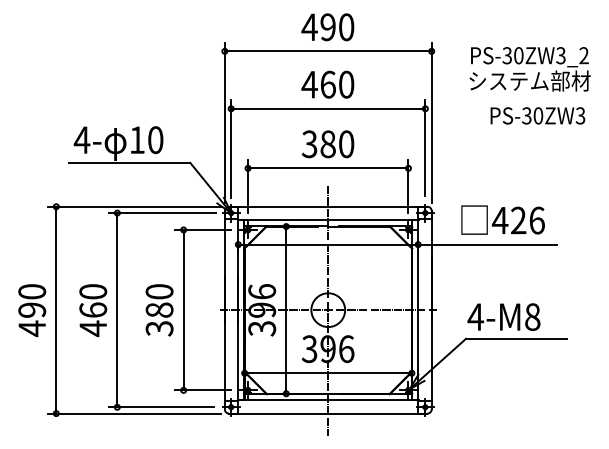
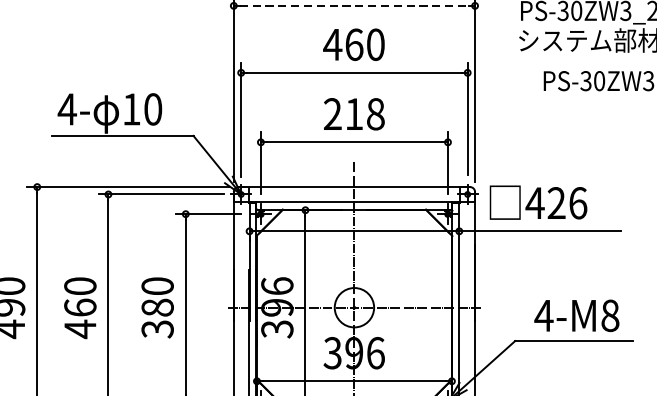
line: (328, 51) -> (354, 6), solid -> dashed
text: (327, 144) -> (353, 114), 380 -> 218
text: (502, 219) -> (537, 201), moved
text: (503, 316) -> (576, 315), moved

